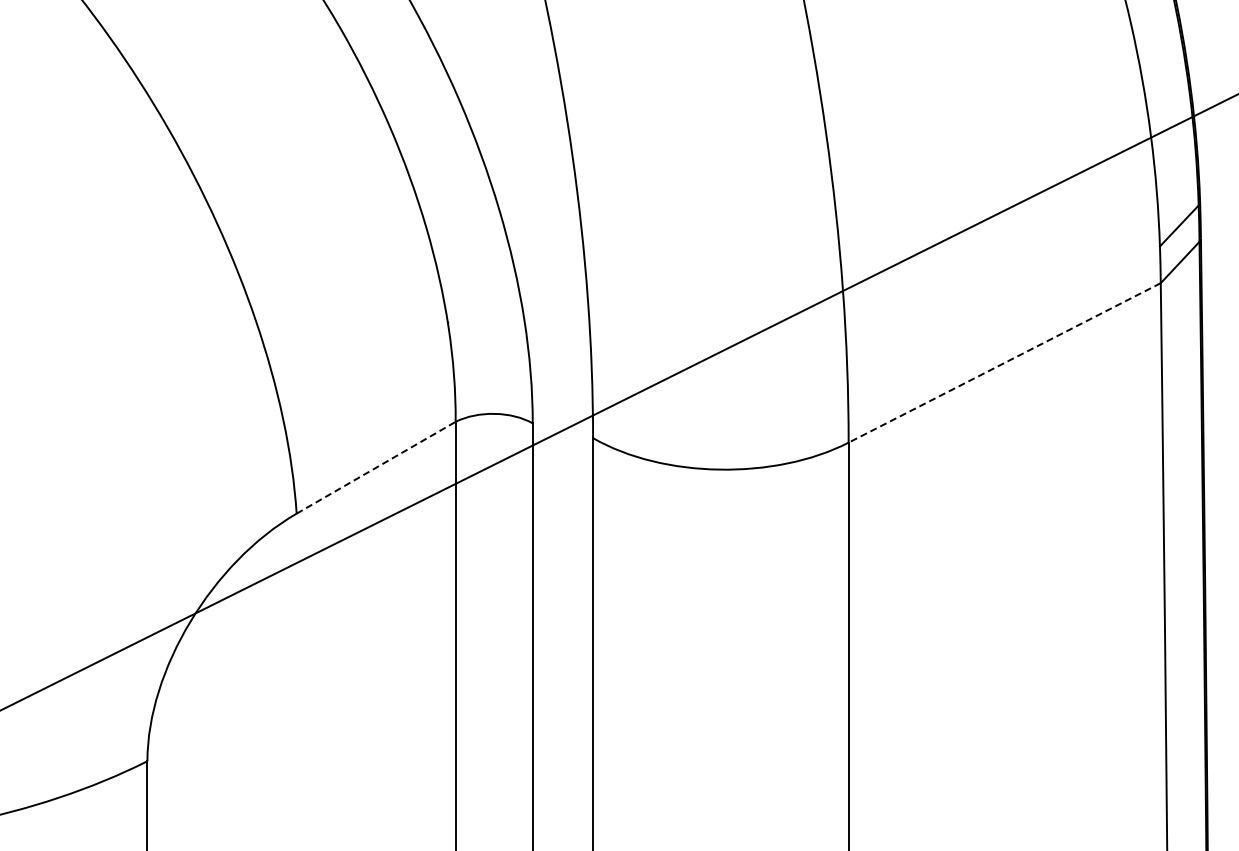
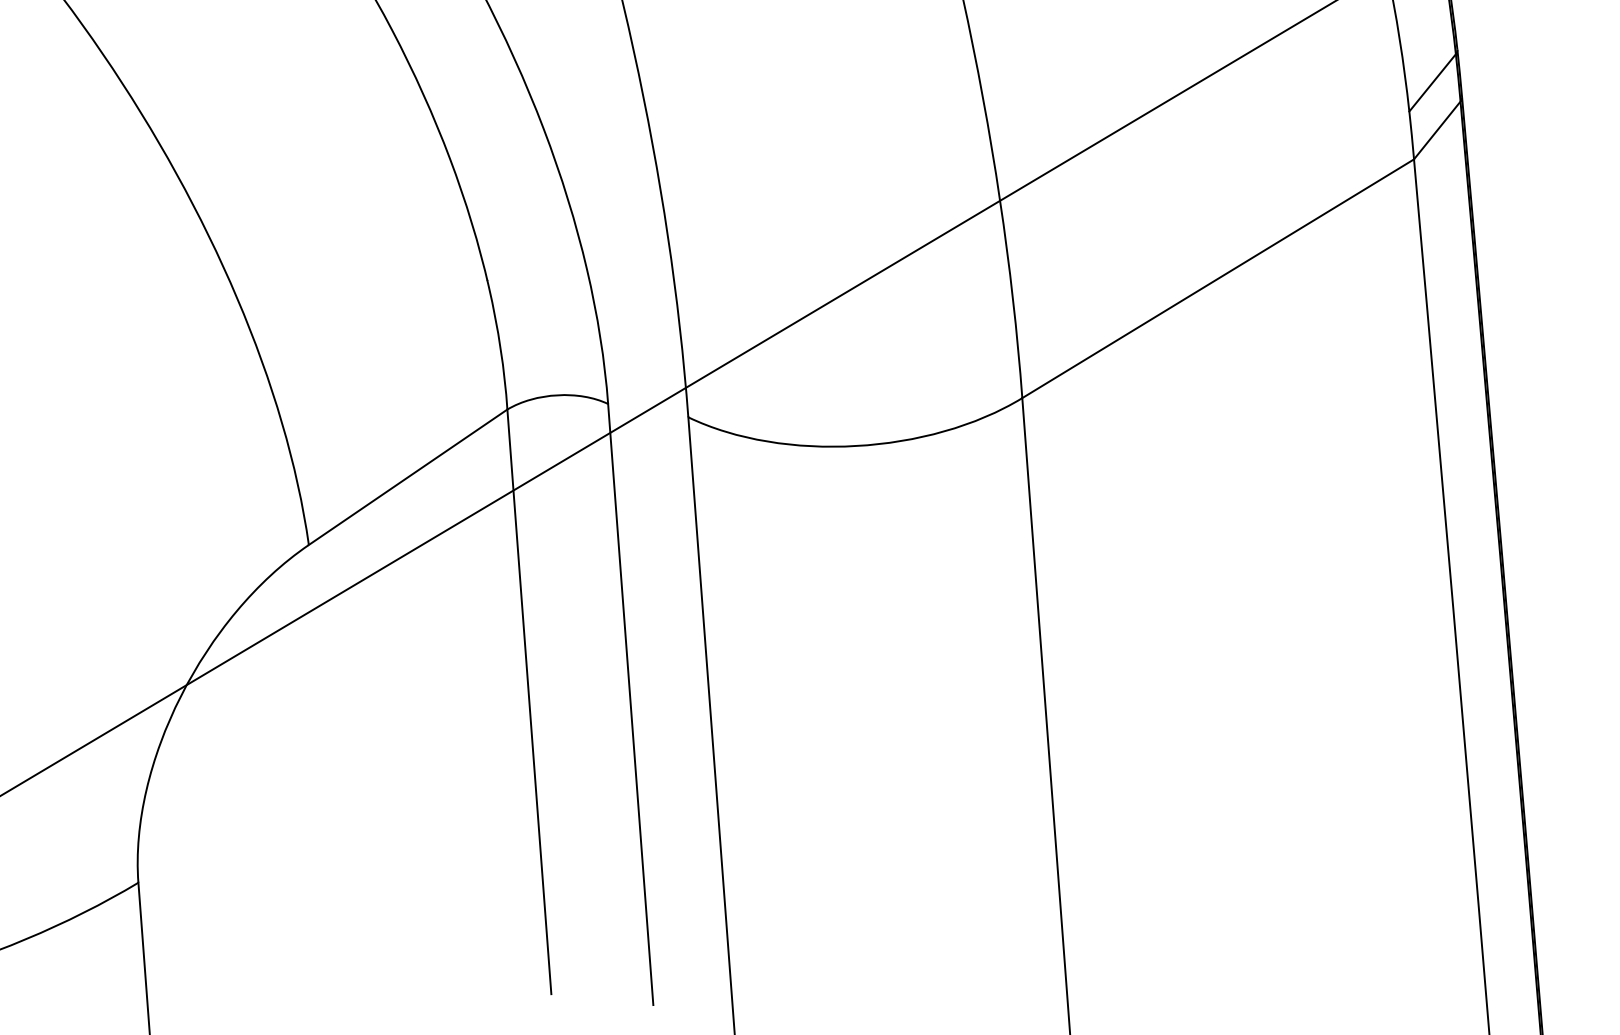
line: (1004, 363) -> (1217, 279), dashed -> solid
line: (376, 467) -> (408, 476), dashed -> solid

